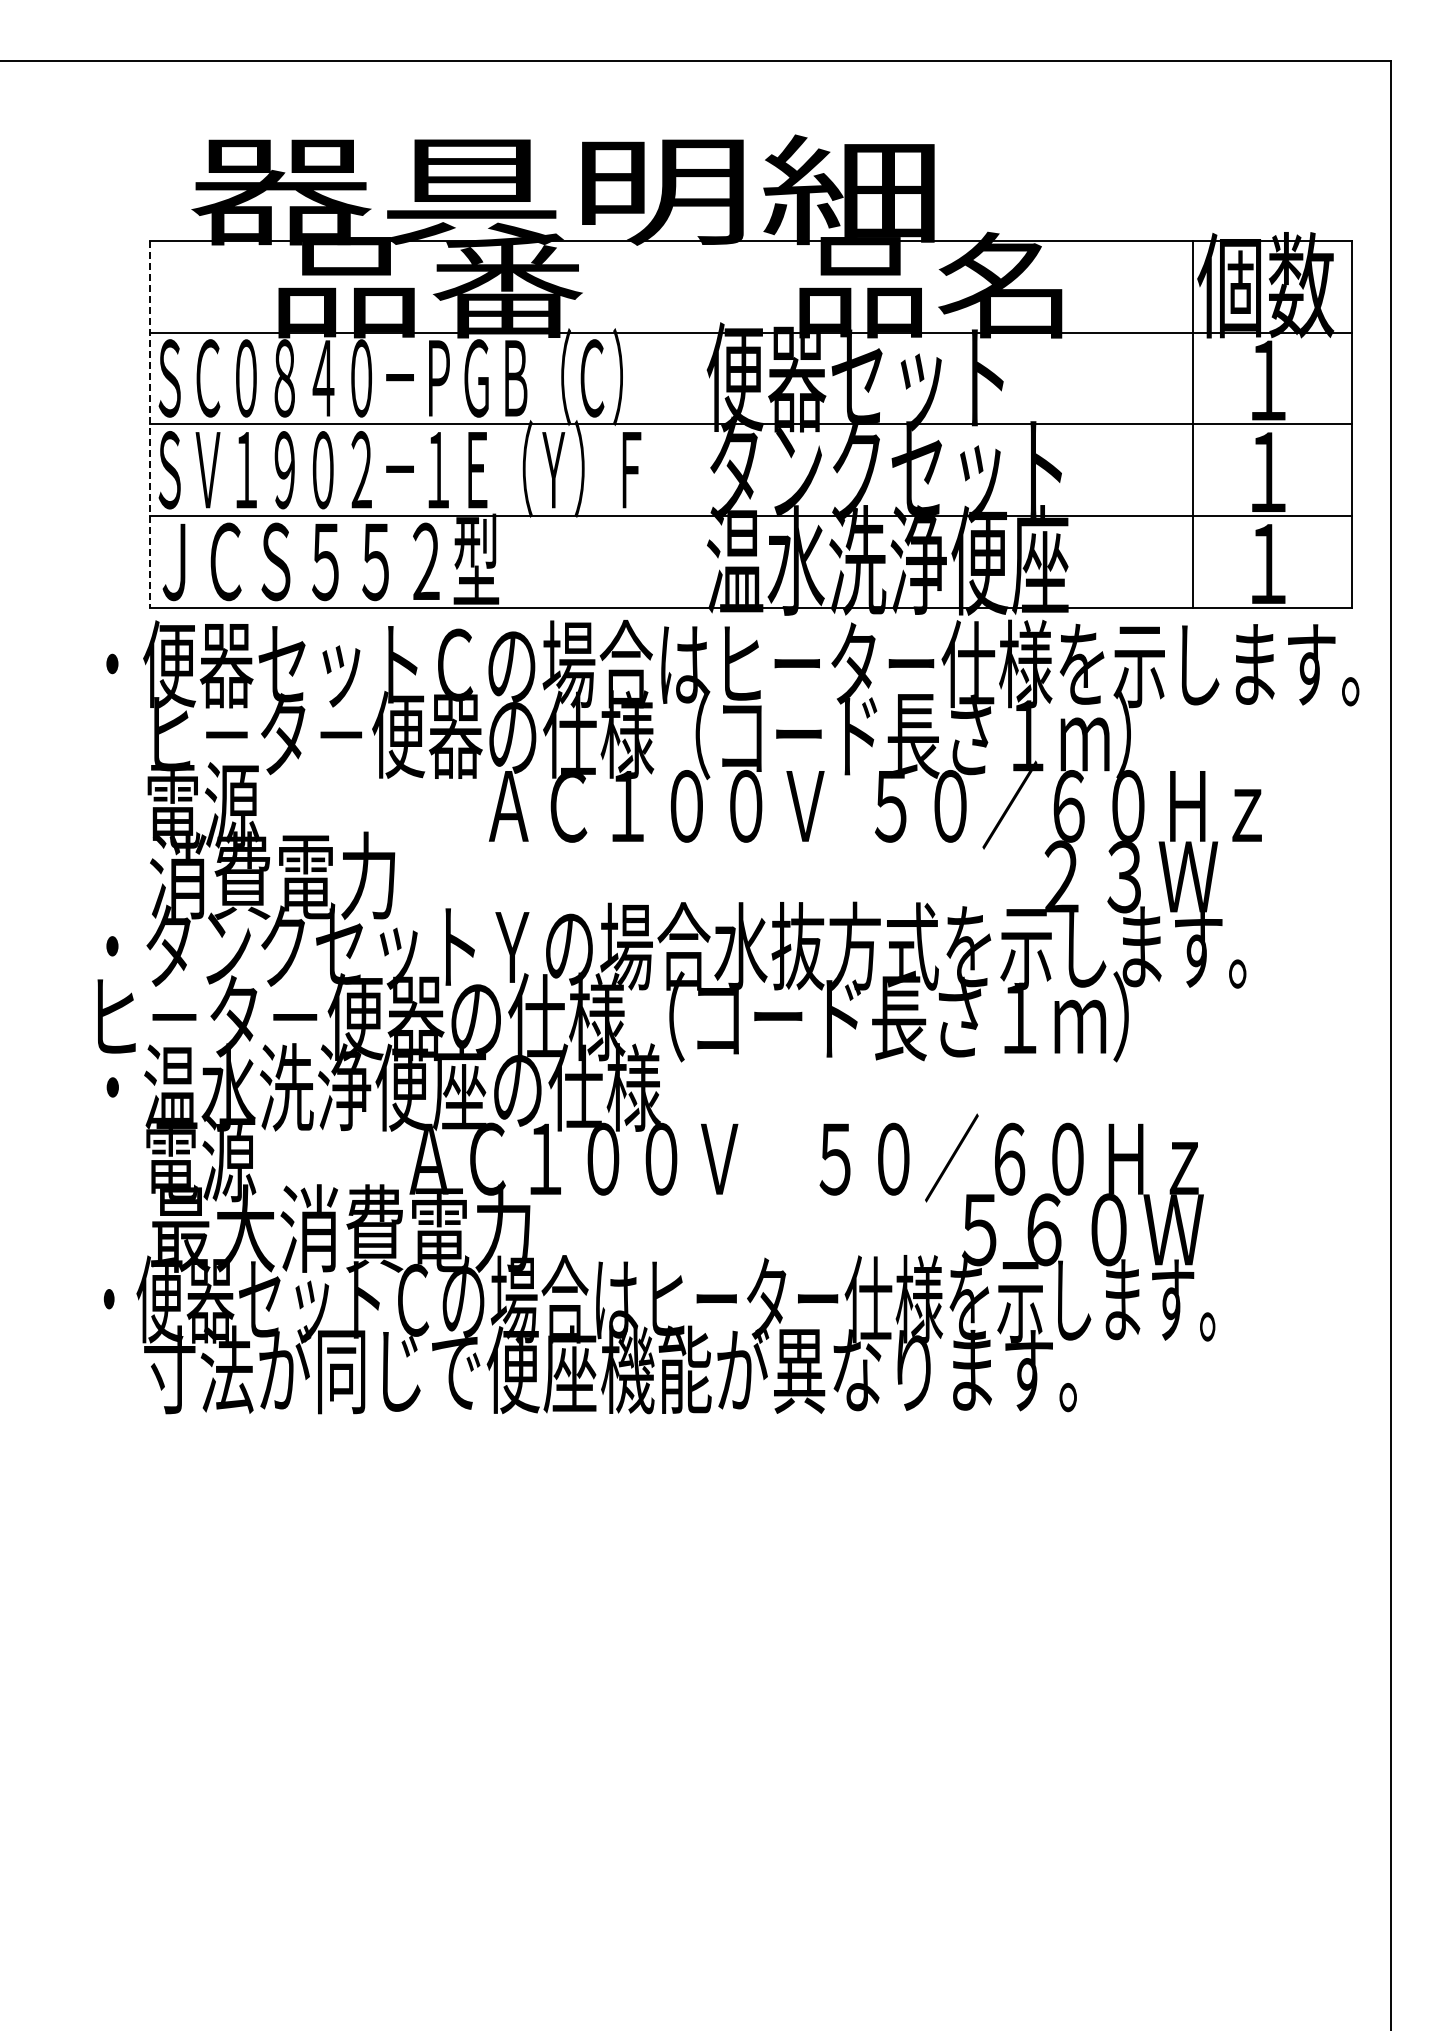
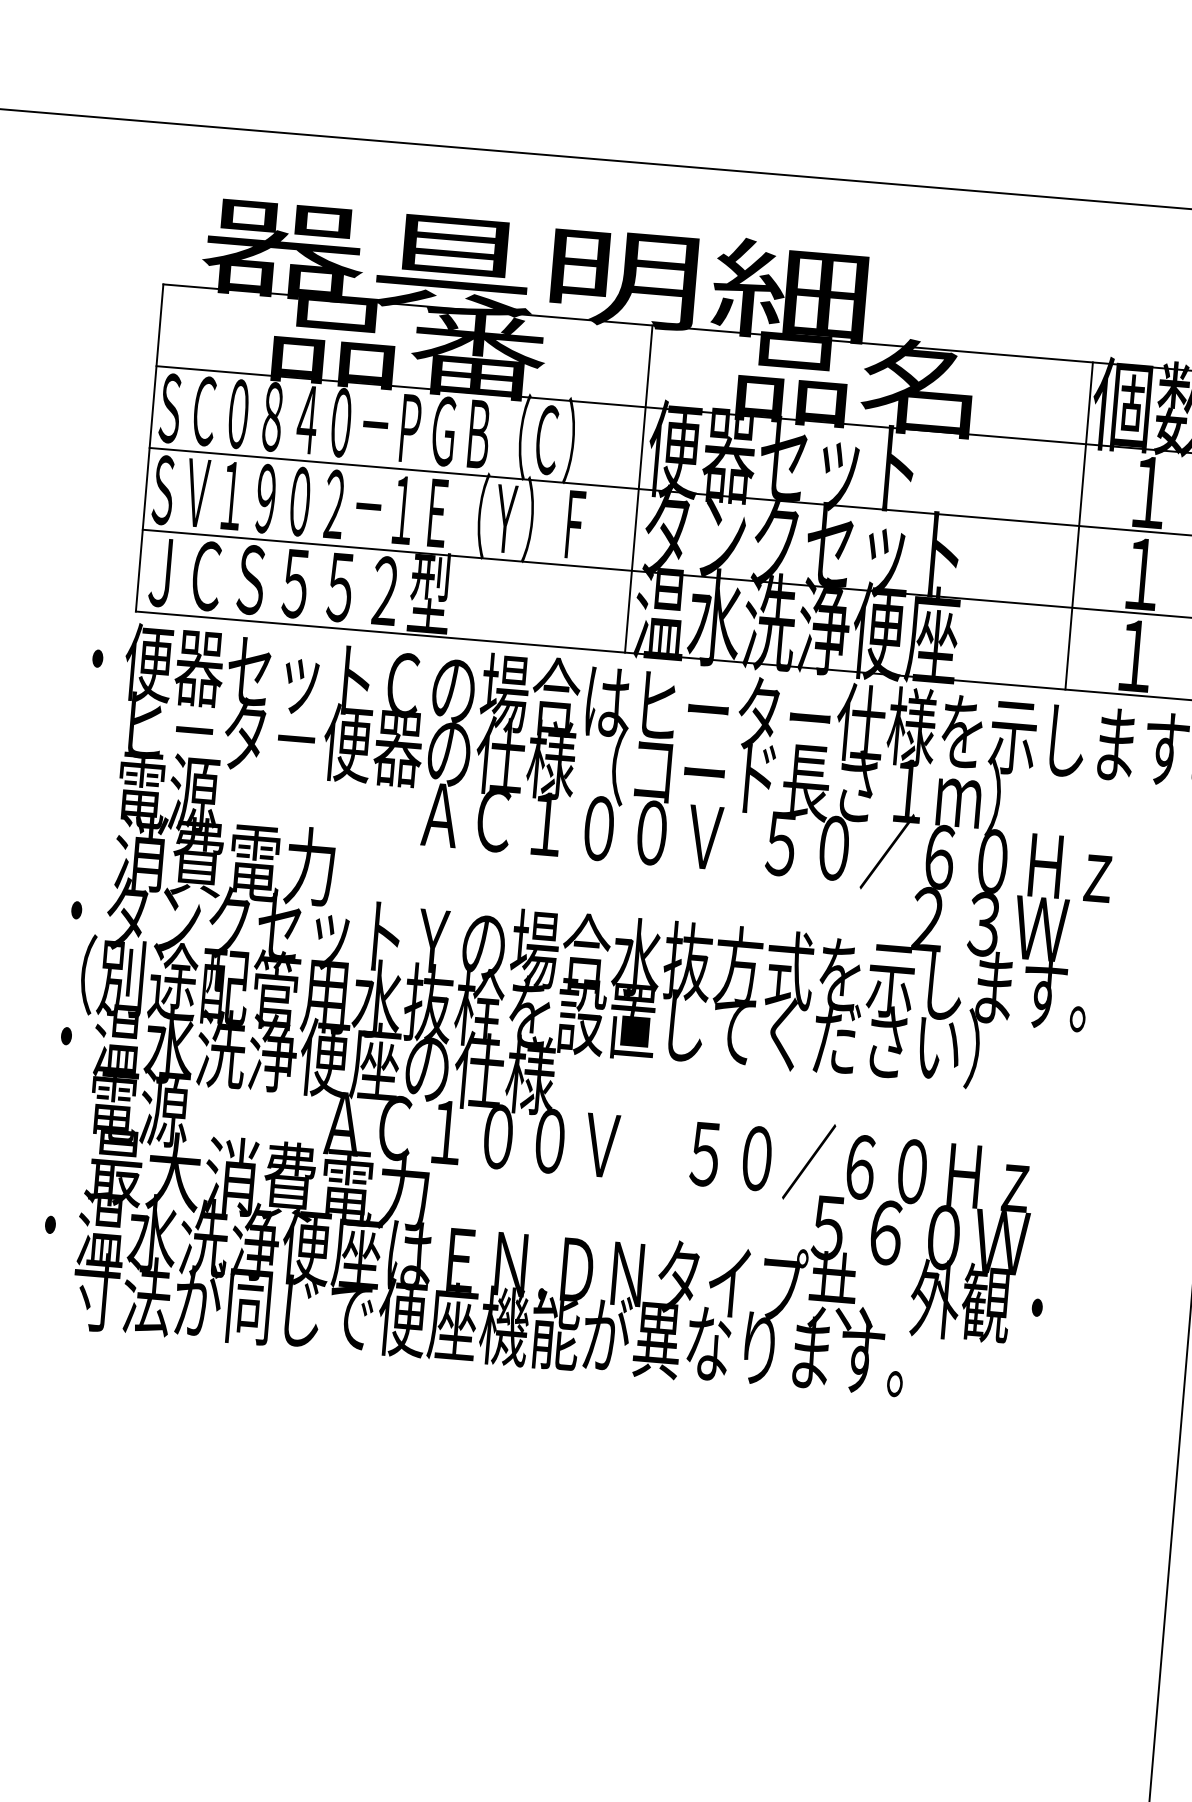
line: (699, 423) -> (639, 488), added
line: (150, 424) -> (149, 448), dashed -> solid
text: (613, 1016) -> (518, 1010), ヒ－タ－便器の仕様（コード長さ１ｍ） -> （別途配管用水抜栓を設置してください）
text: (664, 1299) -> (542, 1266), ・便器セットＣの場合はヒーター仕様を示します。 -> ・温水洗浄便座はＥＮ.ＤＮタイプ共、外観・

